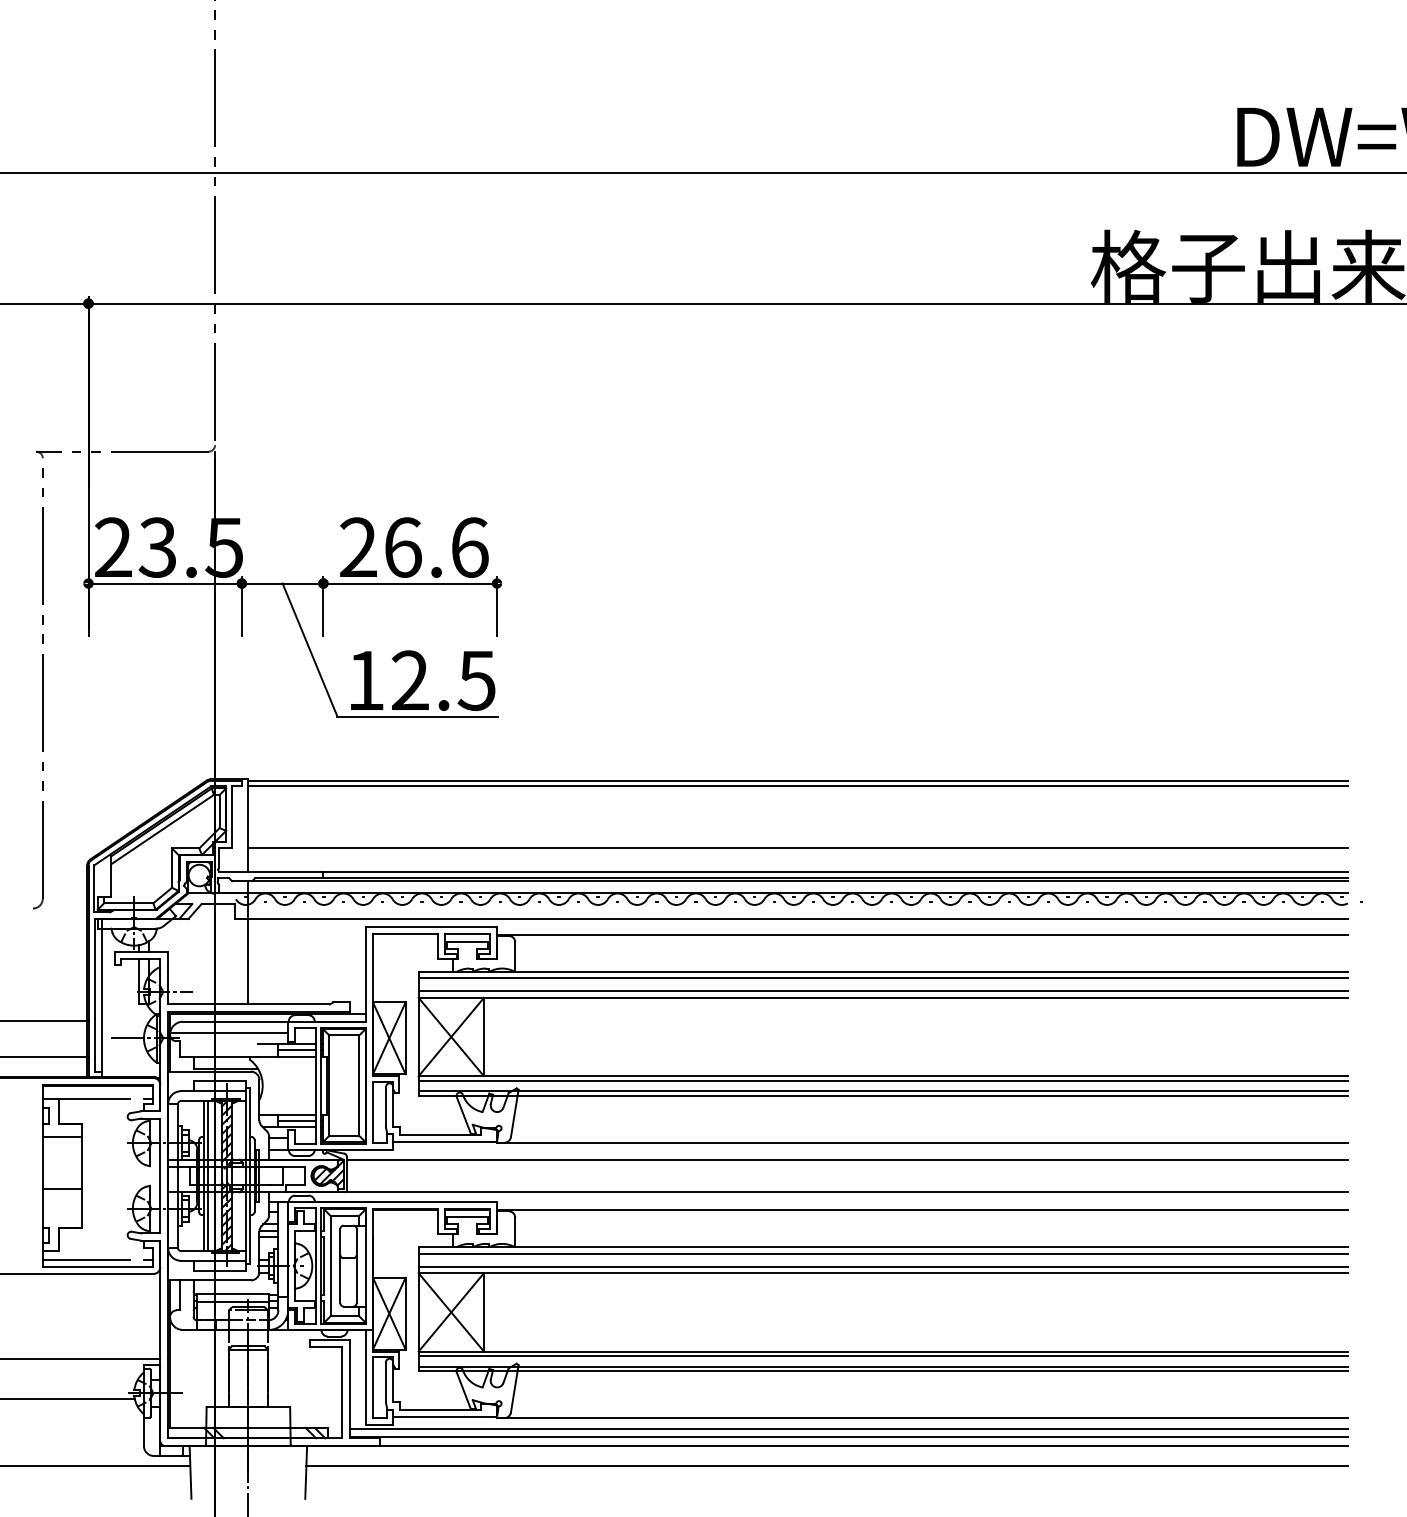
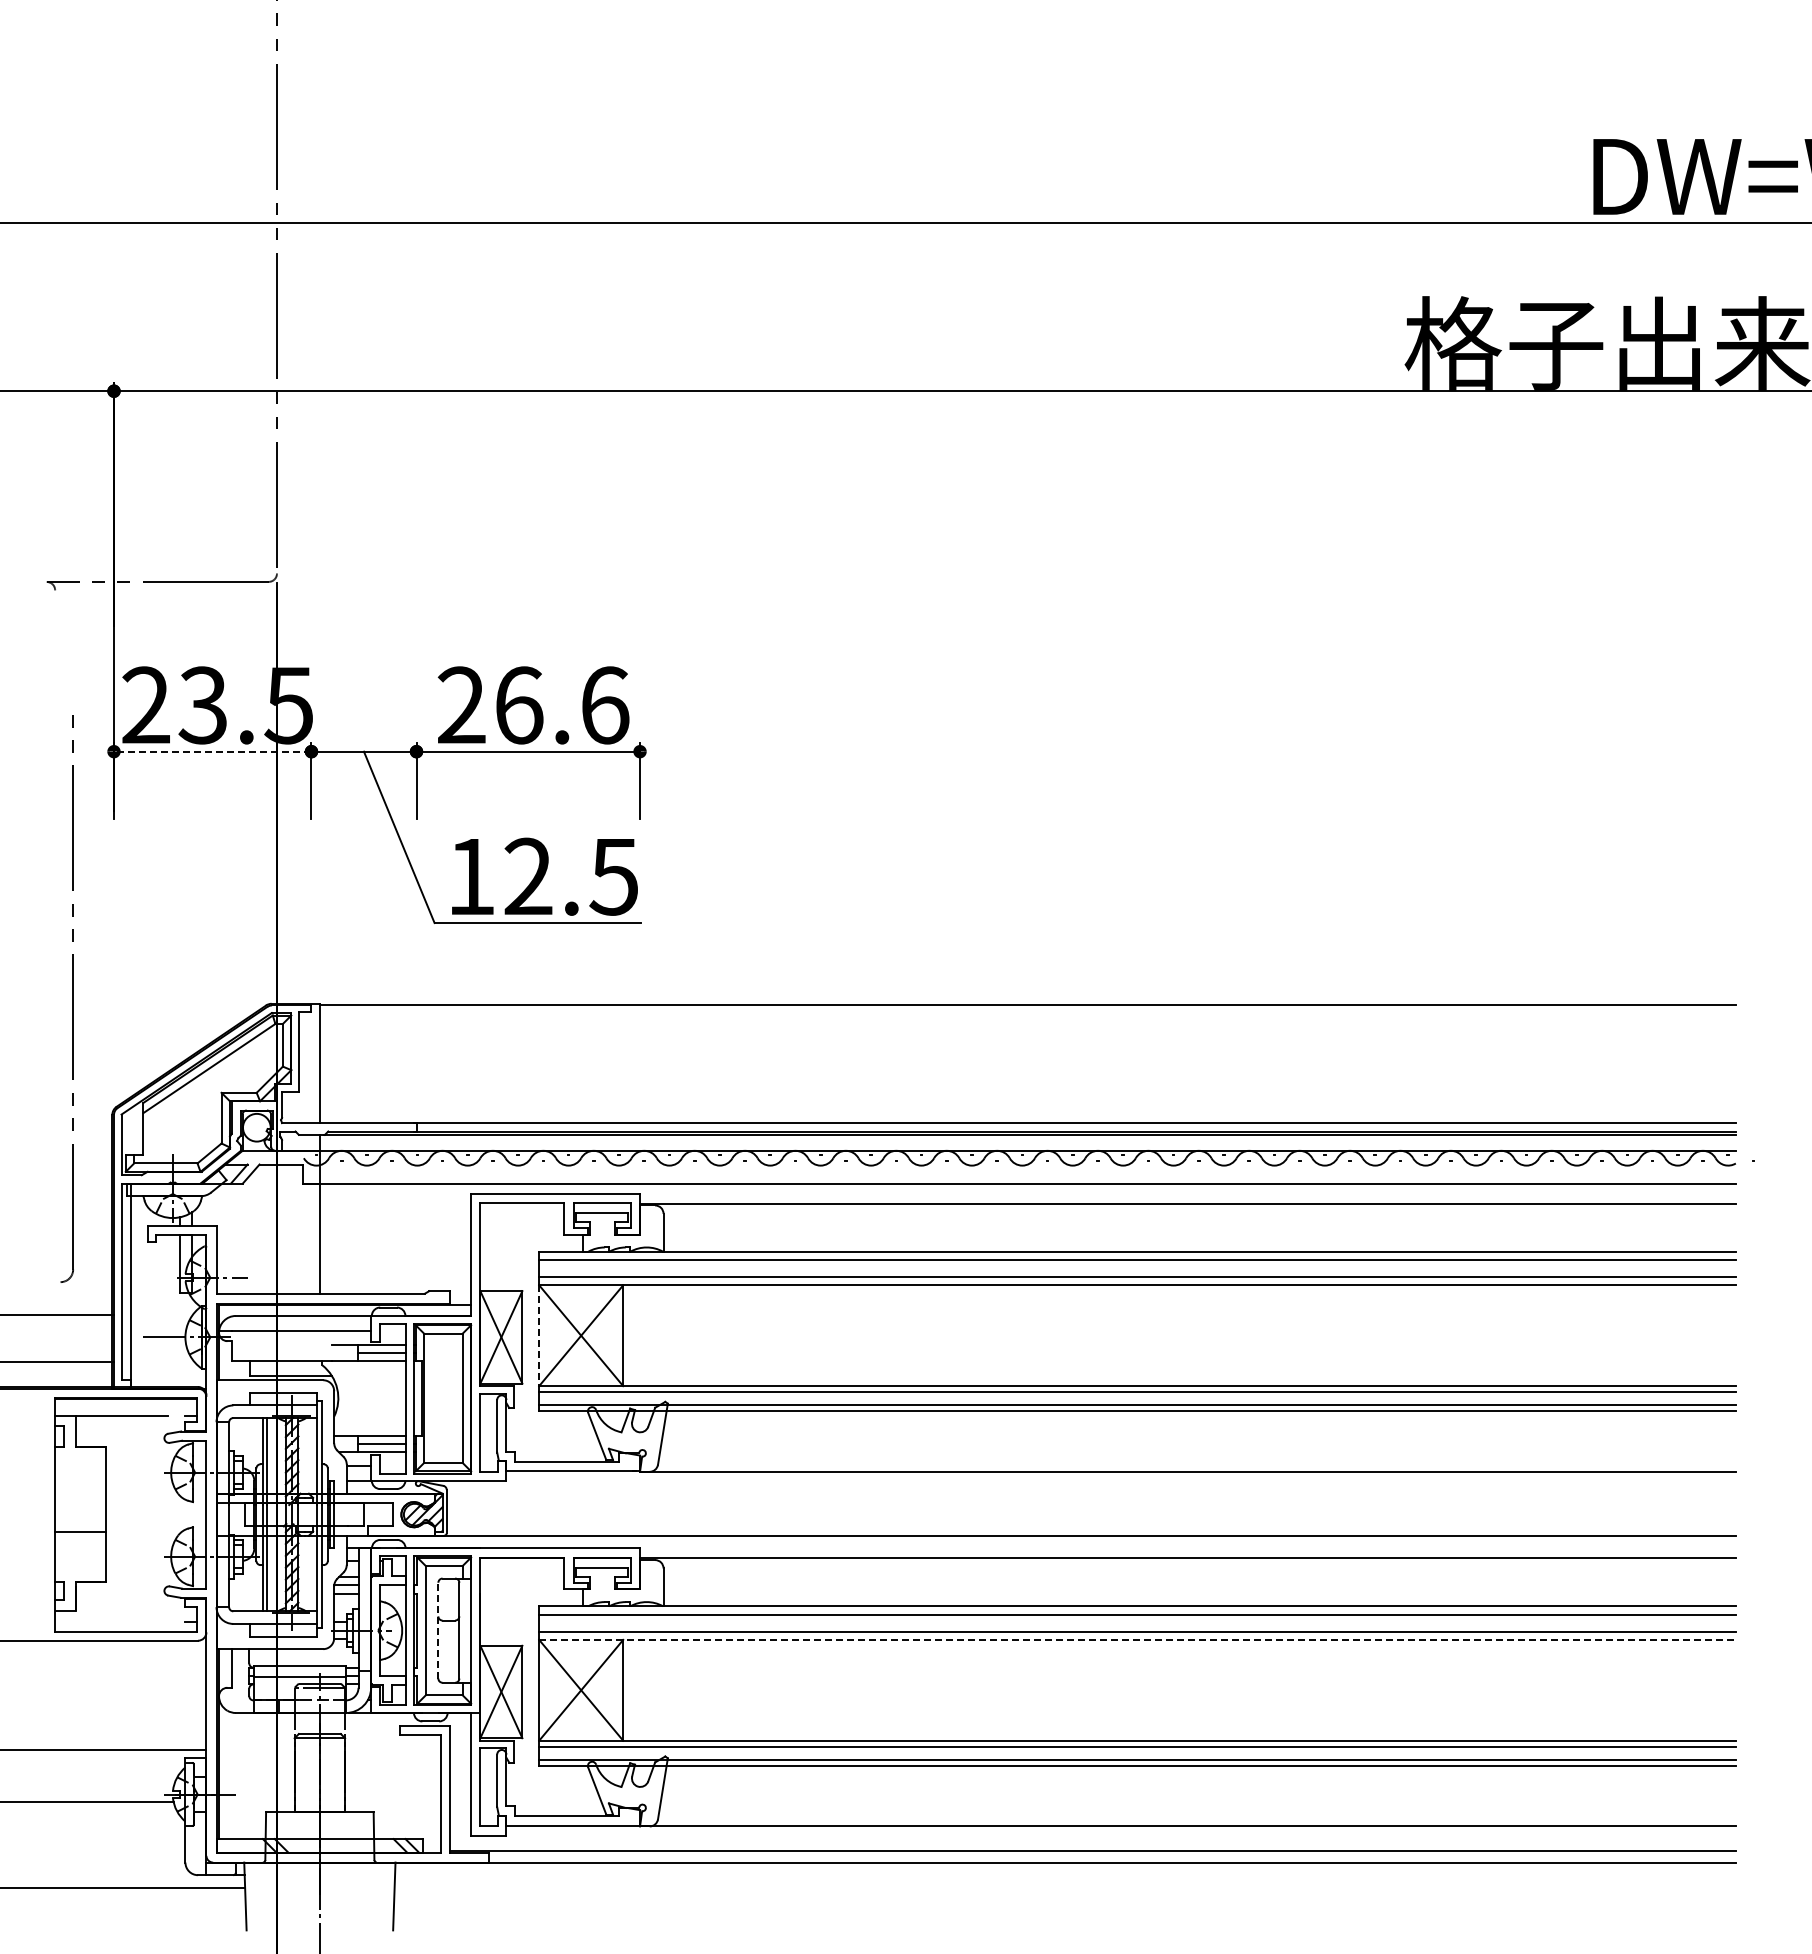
line: (164, 583) -> (212, 751), solid -> dashed
part: (37, 688) -> (66, 998), moved
line: (797, 786) -> (1027, 1012), removed
line: (797, 848) -> (1027, 1092), removed
line: (418, 1037) -> (539, 1336), solid -> dashed
line: (62, 1137) -> (80, 1464), removed
line: (846, 1159) -> (1090, 1493), removed
line: (86, 1259) -> (111, 1622), removed
line: (340, 1265) -> (438, 1630), solid -> dashed
line: (884, 1272) -> (1138, 1639), solid -> dashed
line: (848, 1428) -> (1092, 1839), removed
line: (826, 1465) -> (1064, 1887), removed

